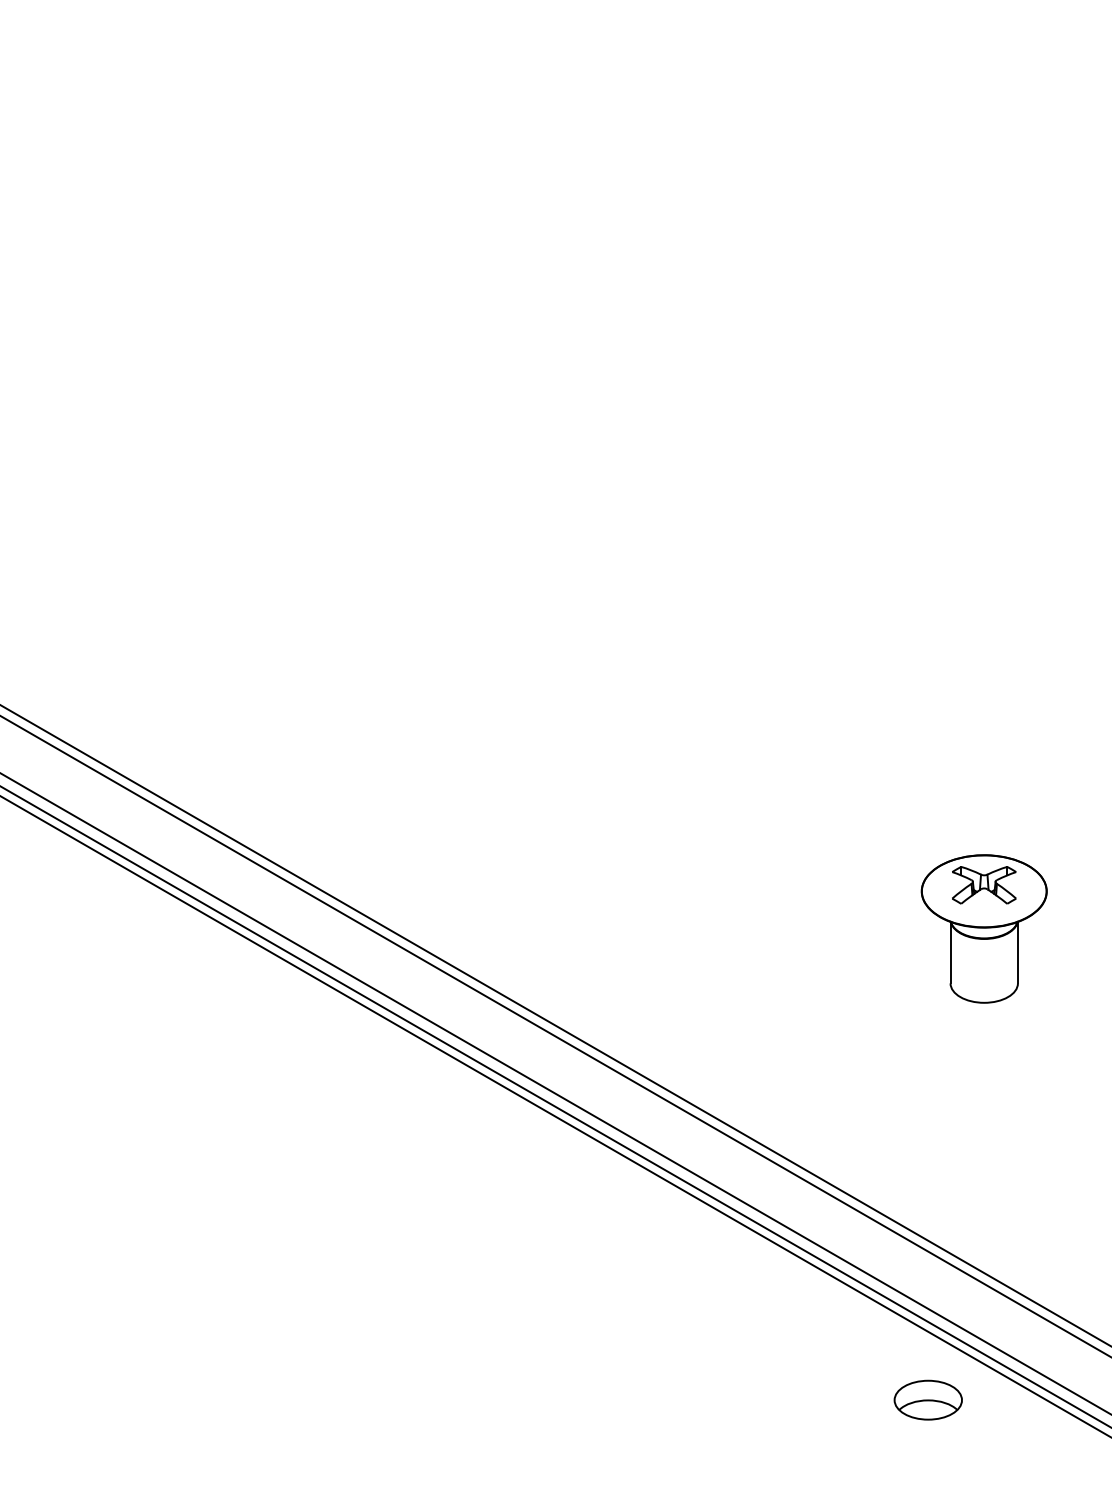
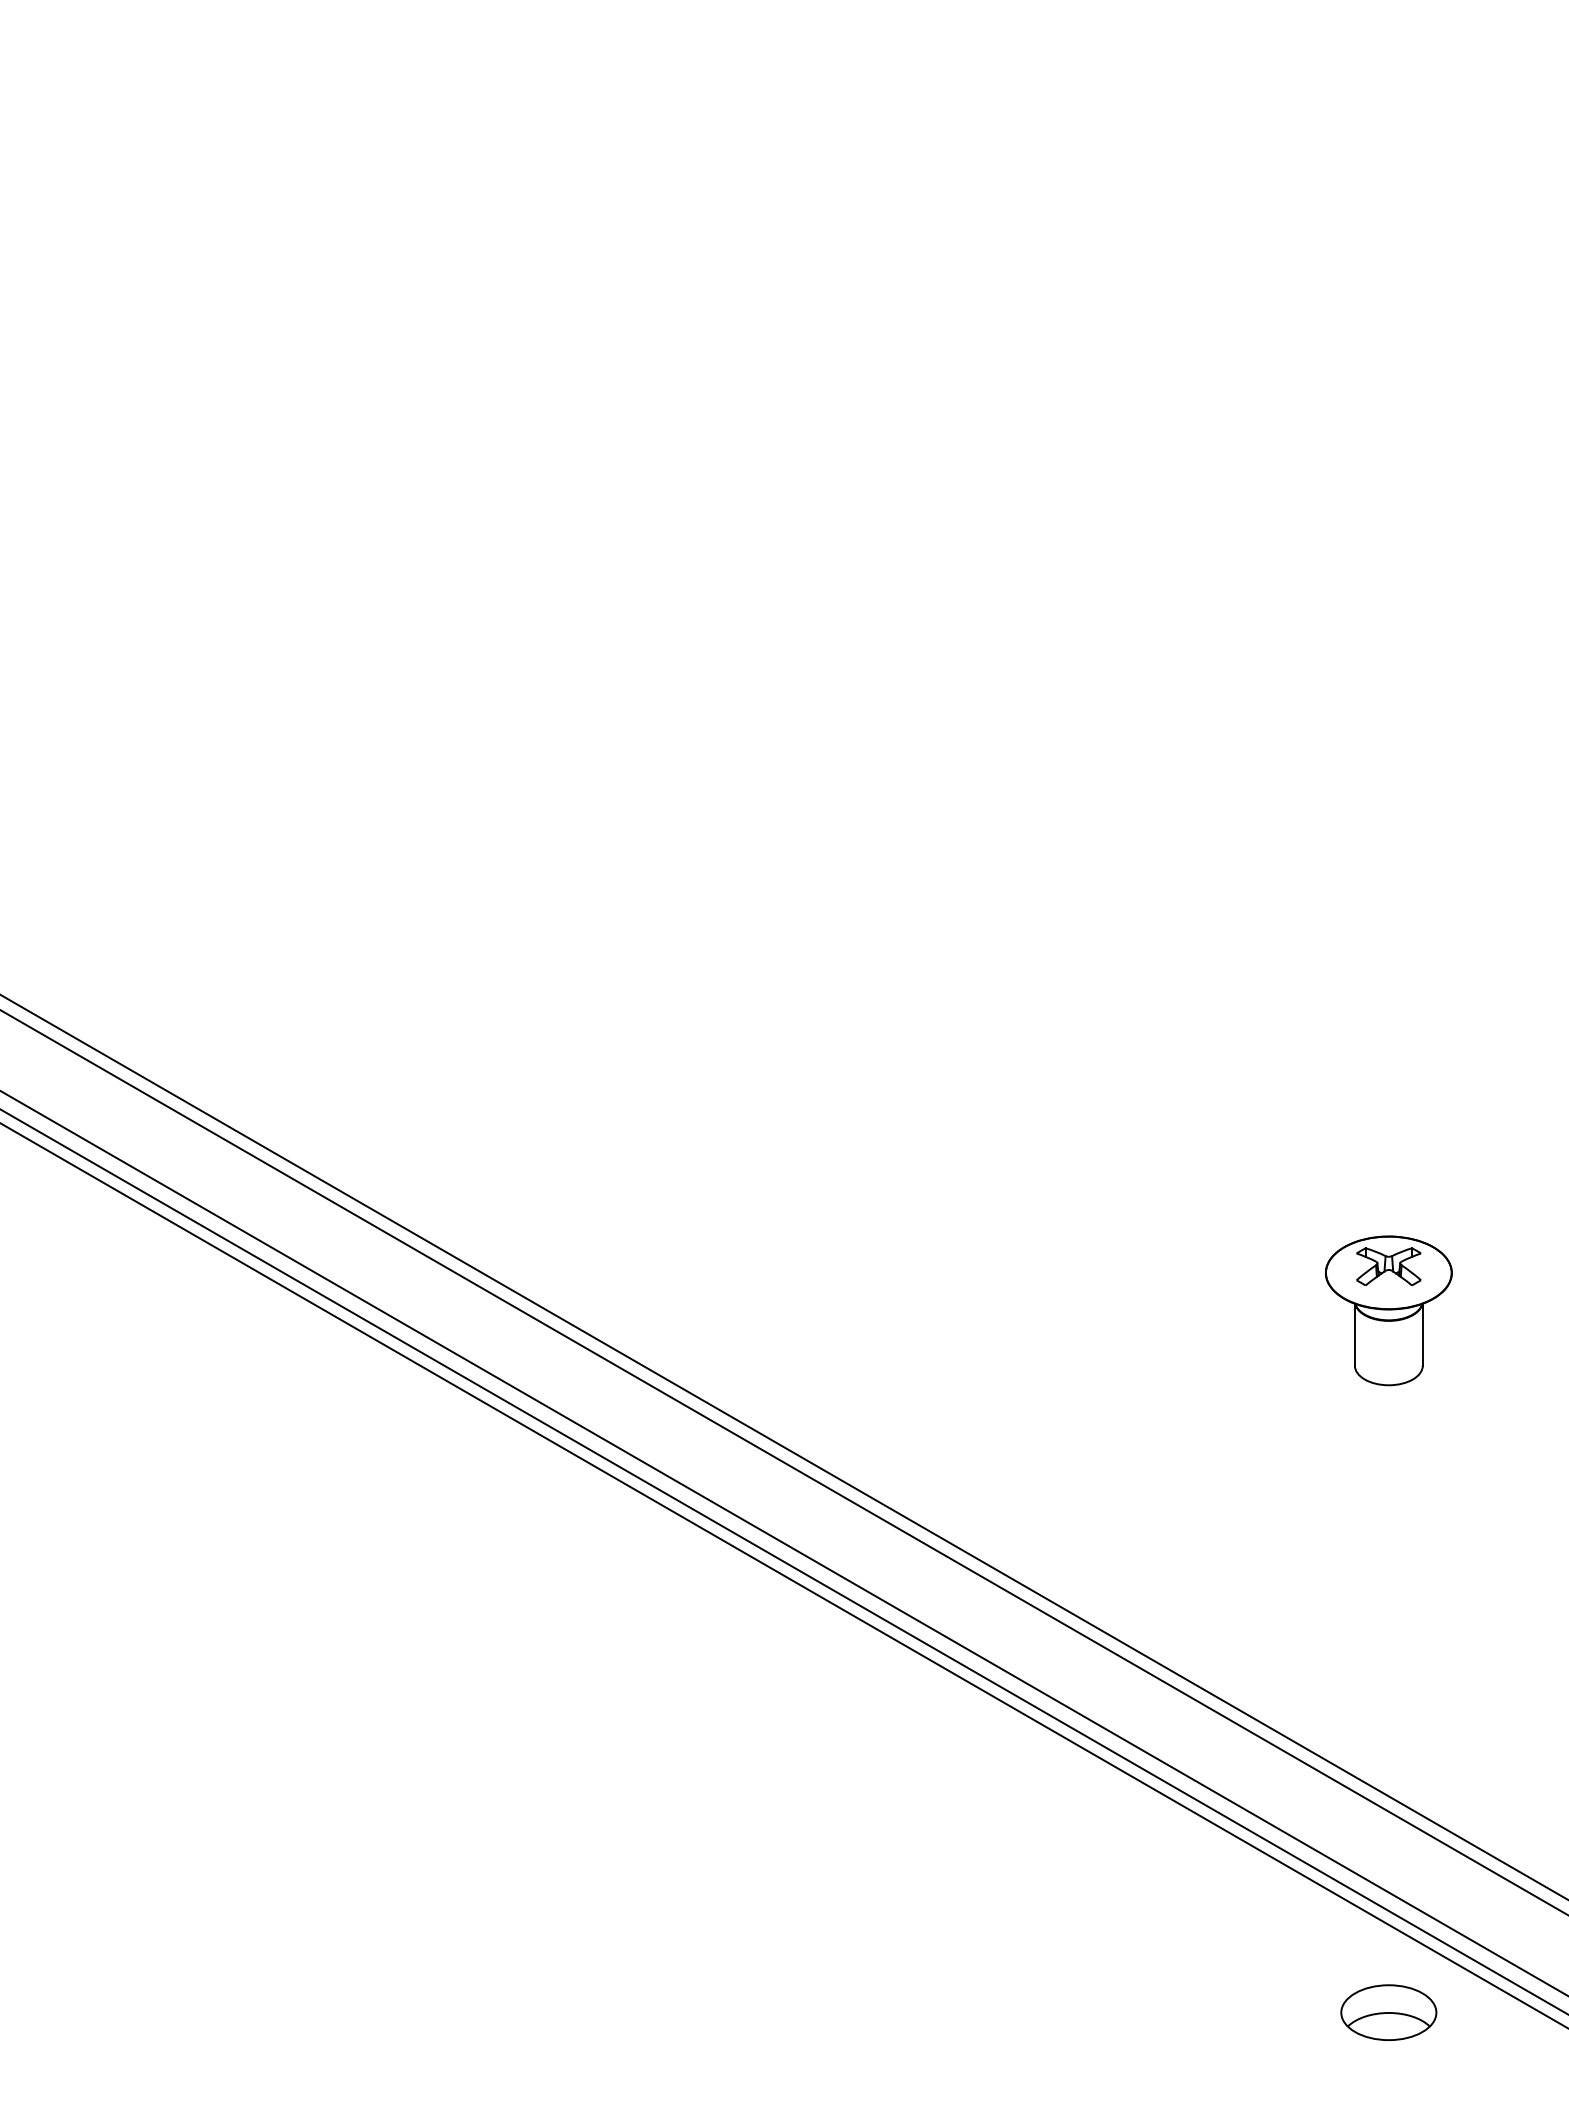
part: (984, 928) -> (1388, 1310), size x0.71
part: (928, 1400) -> (1388, 2012), moved

